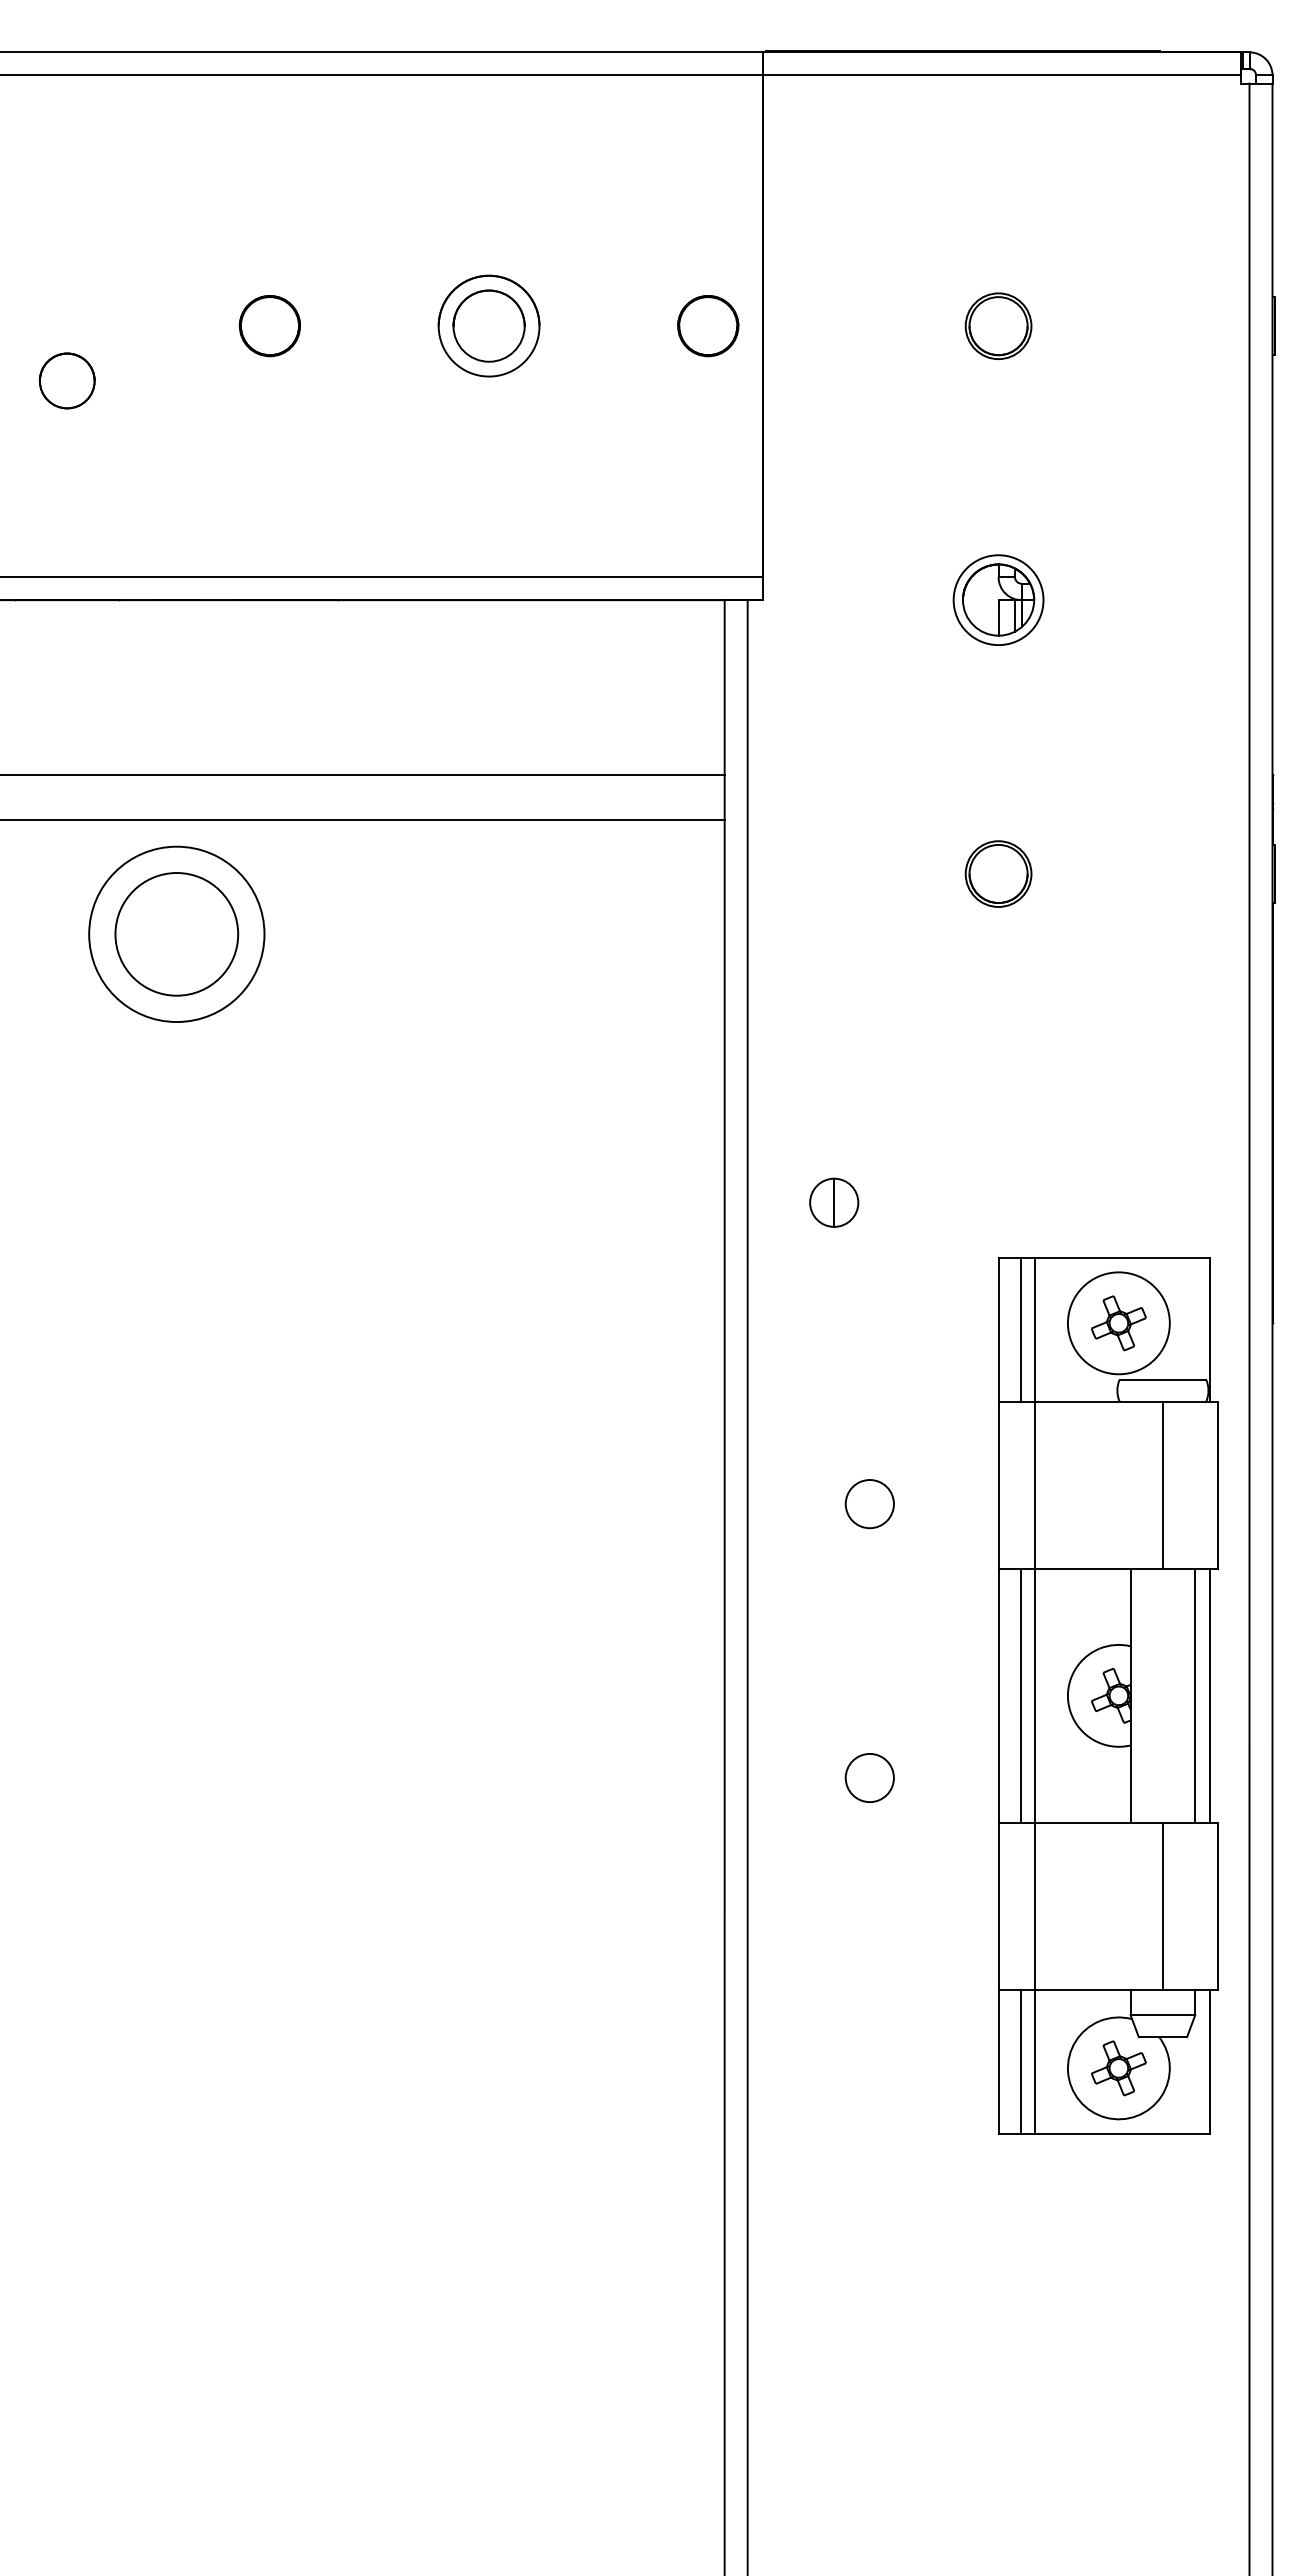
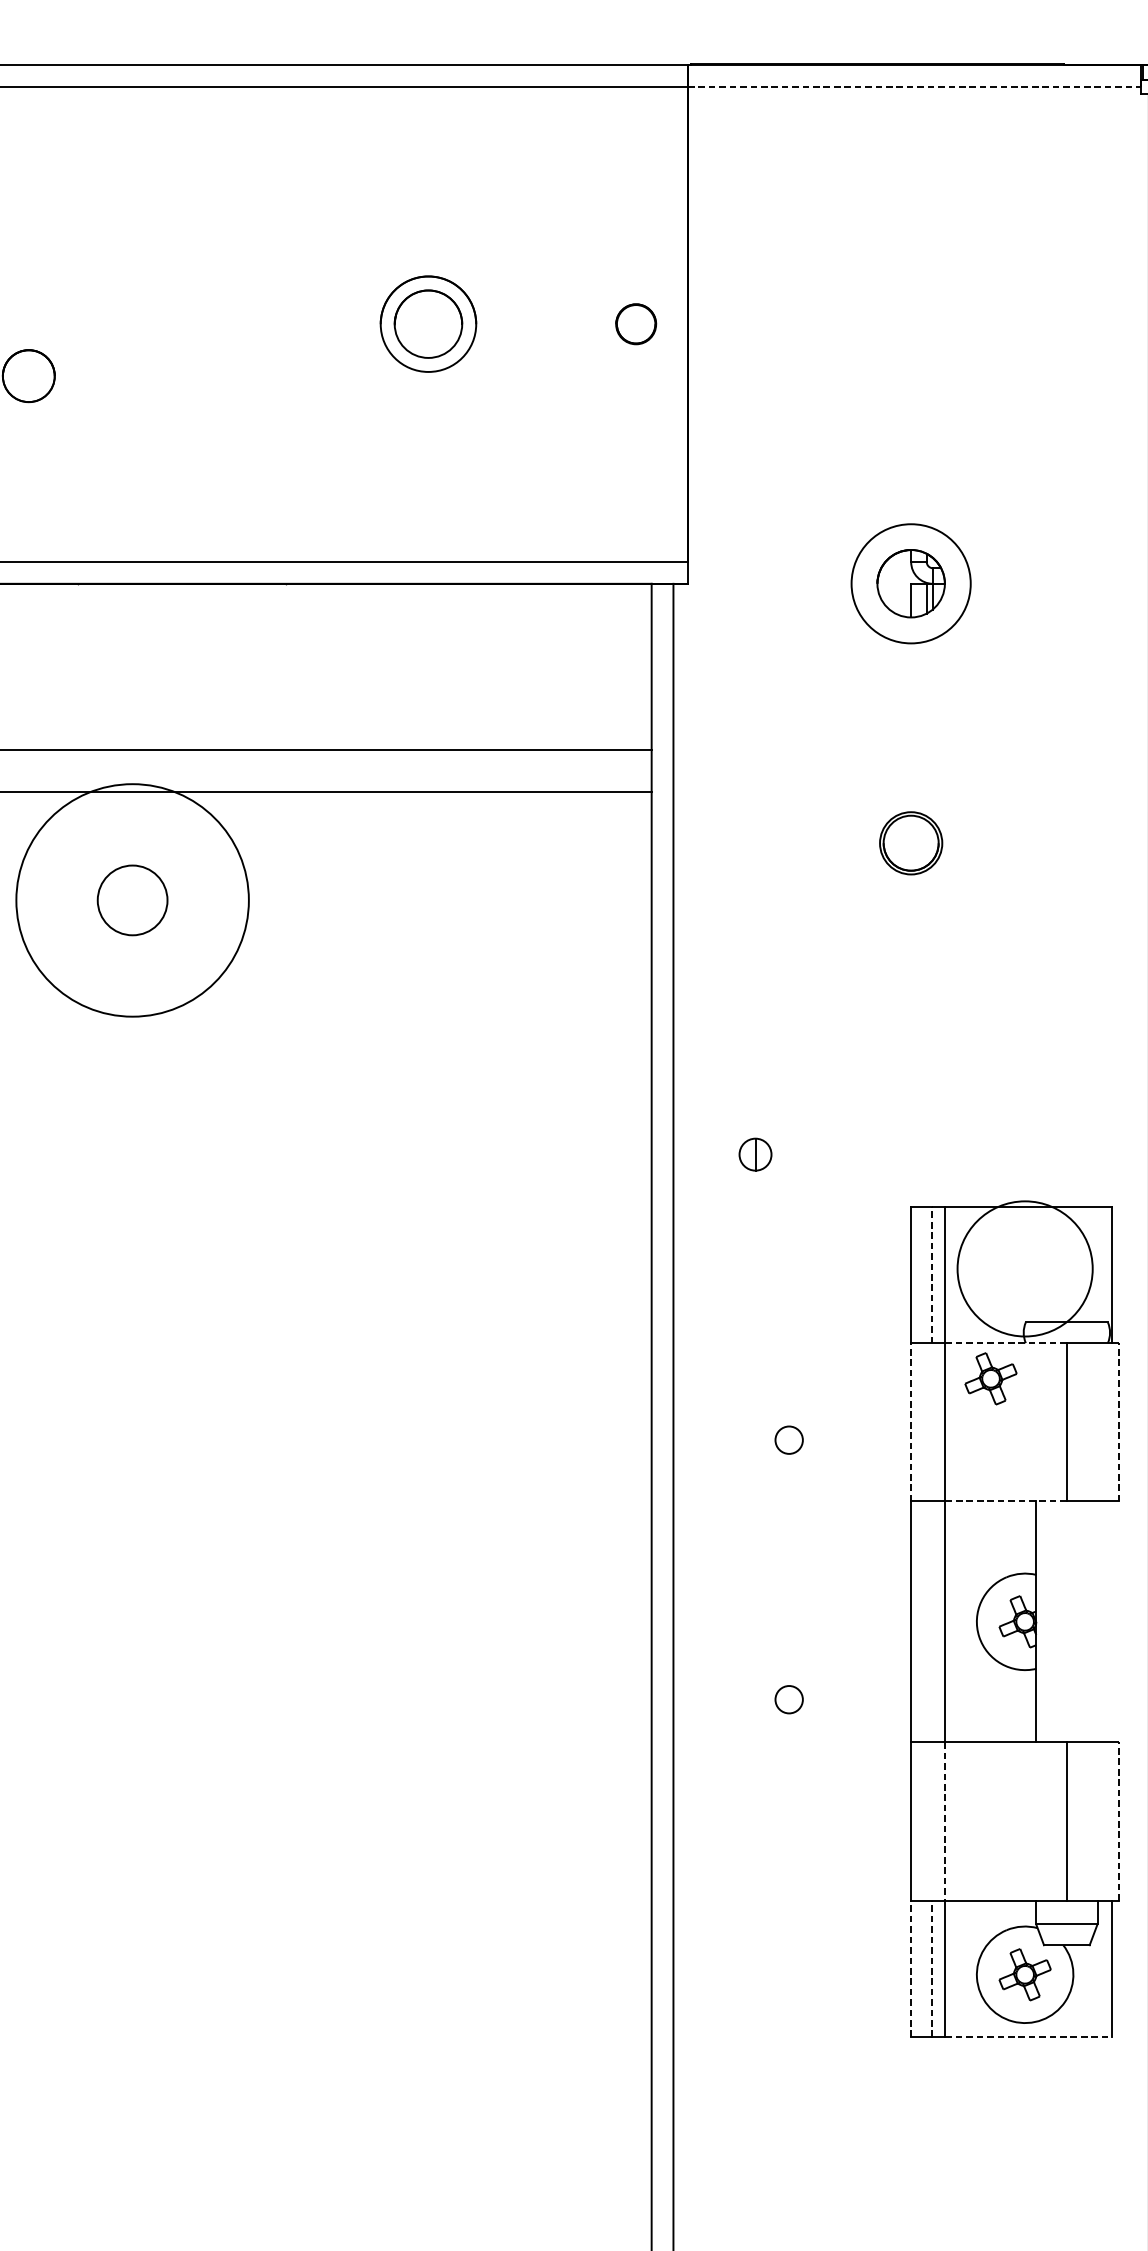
line: (1002, 75) -> (914, 86), solid -> dashed
part: (998, 325) -> (911, 323), removed
part: (269, 326) -> (220, 324), removed
part: (708, 326) -> (636, 324), size x0.7
circle: (998, 600) -> (911, 584), size x1.4
circle: (176, 934) -> (132, 900), size x0.6
circle: (176, 934) -> (132, 900), size x1.4
part: (834, 1202) -> (755, 1154), size x0.7
circle: (1118, 1323) -> (1024, 1269), size x1.4
part: (1118, 1323) -> (990, 1378), moved
line: (1020, 1329) -> (931, 1274), solid -> dashed
line: (1099, 1401) -> (1006, 1342), solid -> dashed
line: (998, 1485) -> (911, 1422), solid -> dashed
line: (1217, 1485) -> (1118, 1422), solid -> dashed
circle: (869, 1504) -> (788, 1440), size x0.6
line: (1098, 1568) -> (1005, 1501), solid -> dashed
line: (1020, 1695) -> (931, 1621), removed
line: (1195, 1695) -> (1097, 1621), removed
line: (1210, 1695) -> (1111, 1621), removed
circle: (869, 1777) -> (788, 1699), size x0.6
line: (1034, 1906) -> (945, 1821), solid -> dashed
line: (1217, 1906) -> (1118, 1821), solid -> dashed
line: (998, 2061) -> (911, 1968), solid -> dashed
line: (1020, 2061) -> (931, 1968), solid -> dashed
line: (1122, 2134) -> (1028, 2037), solid -> dashed

